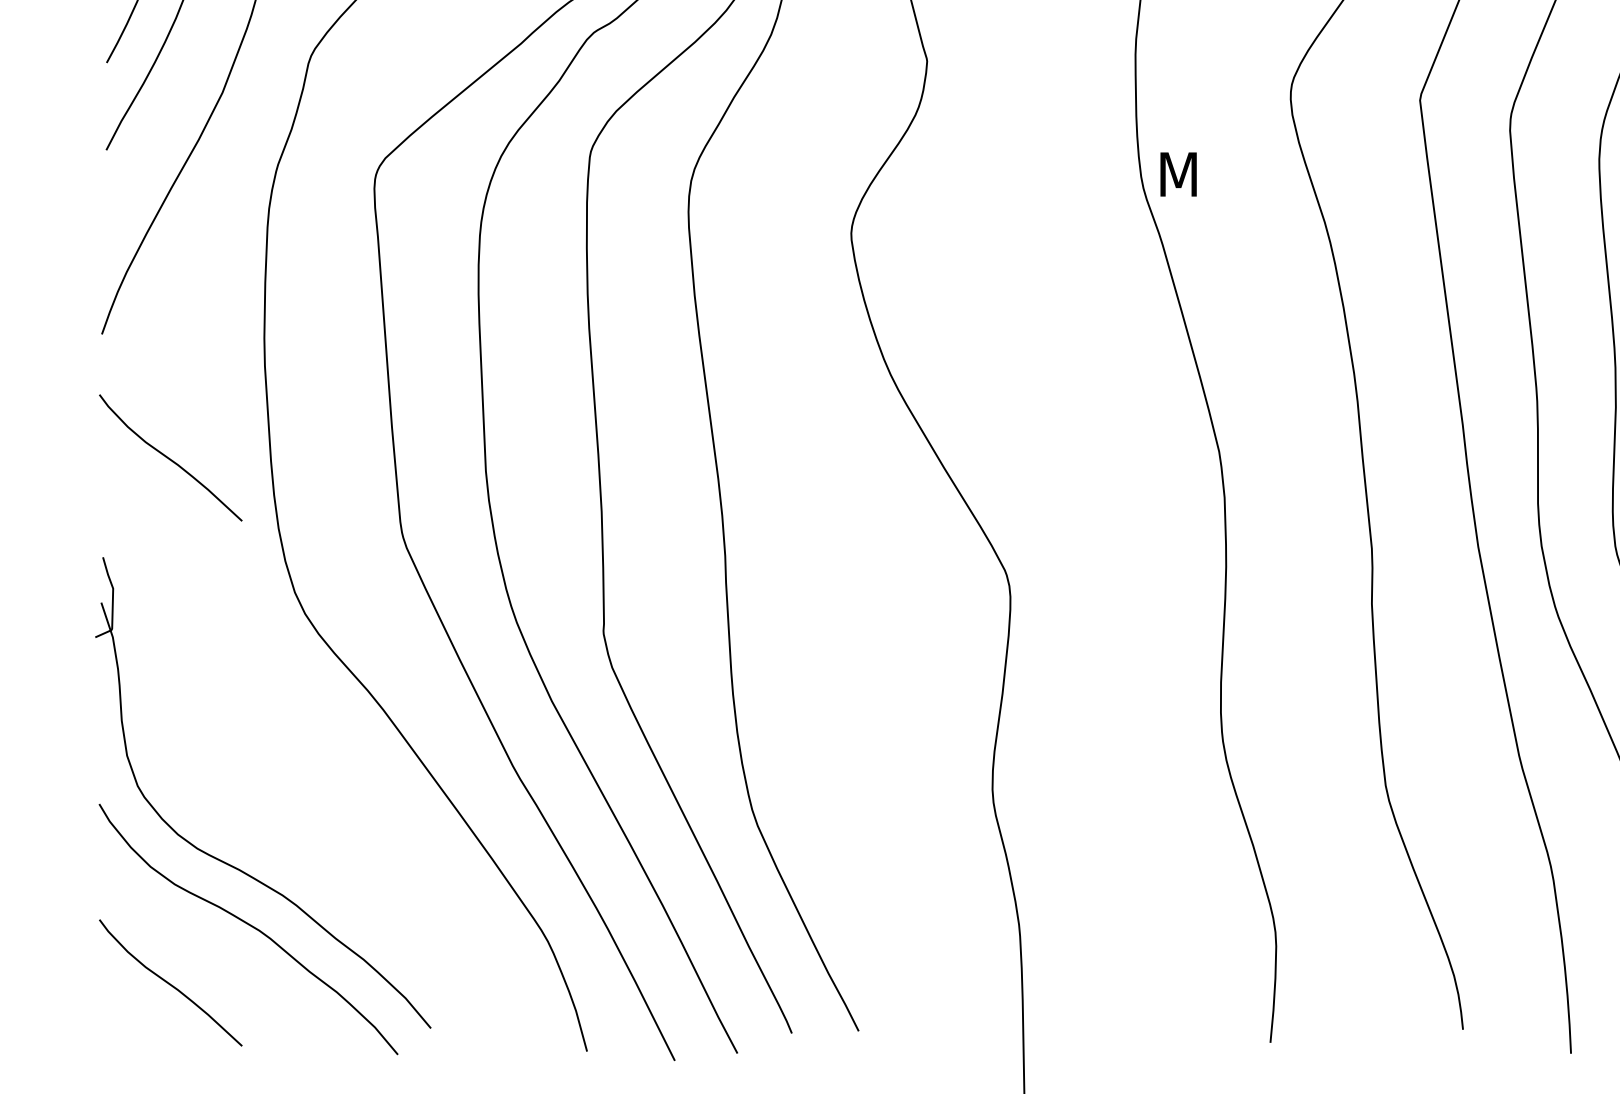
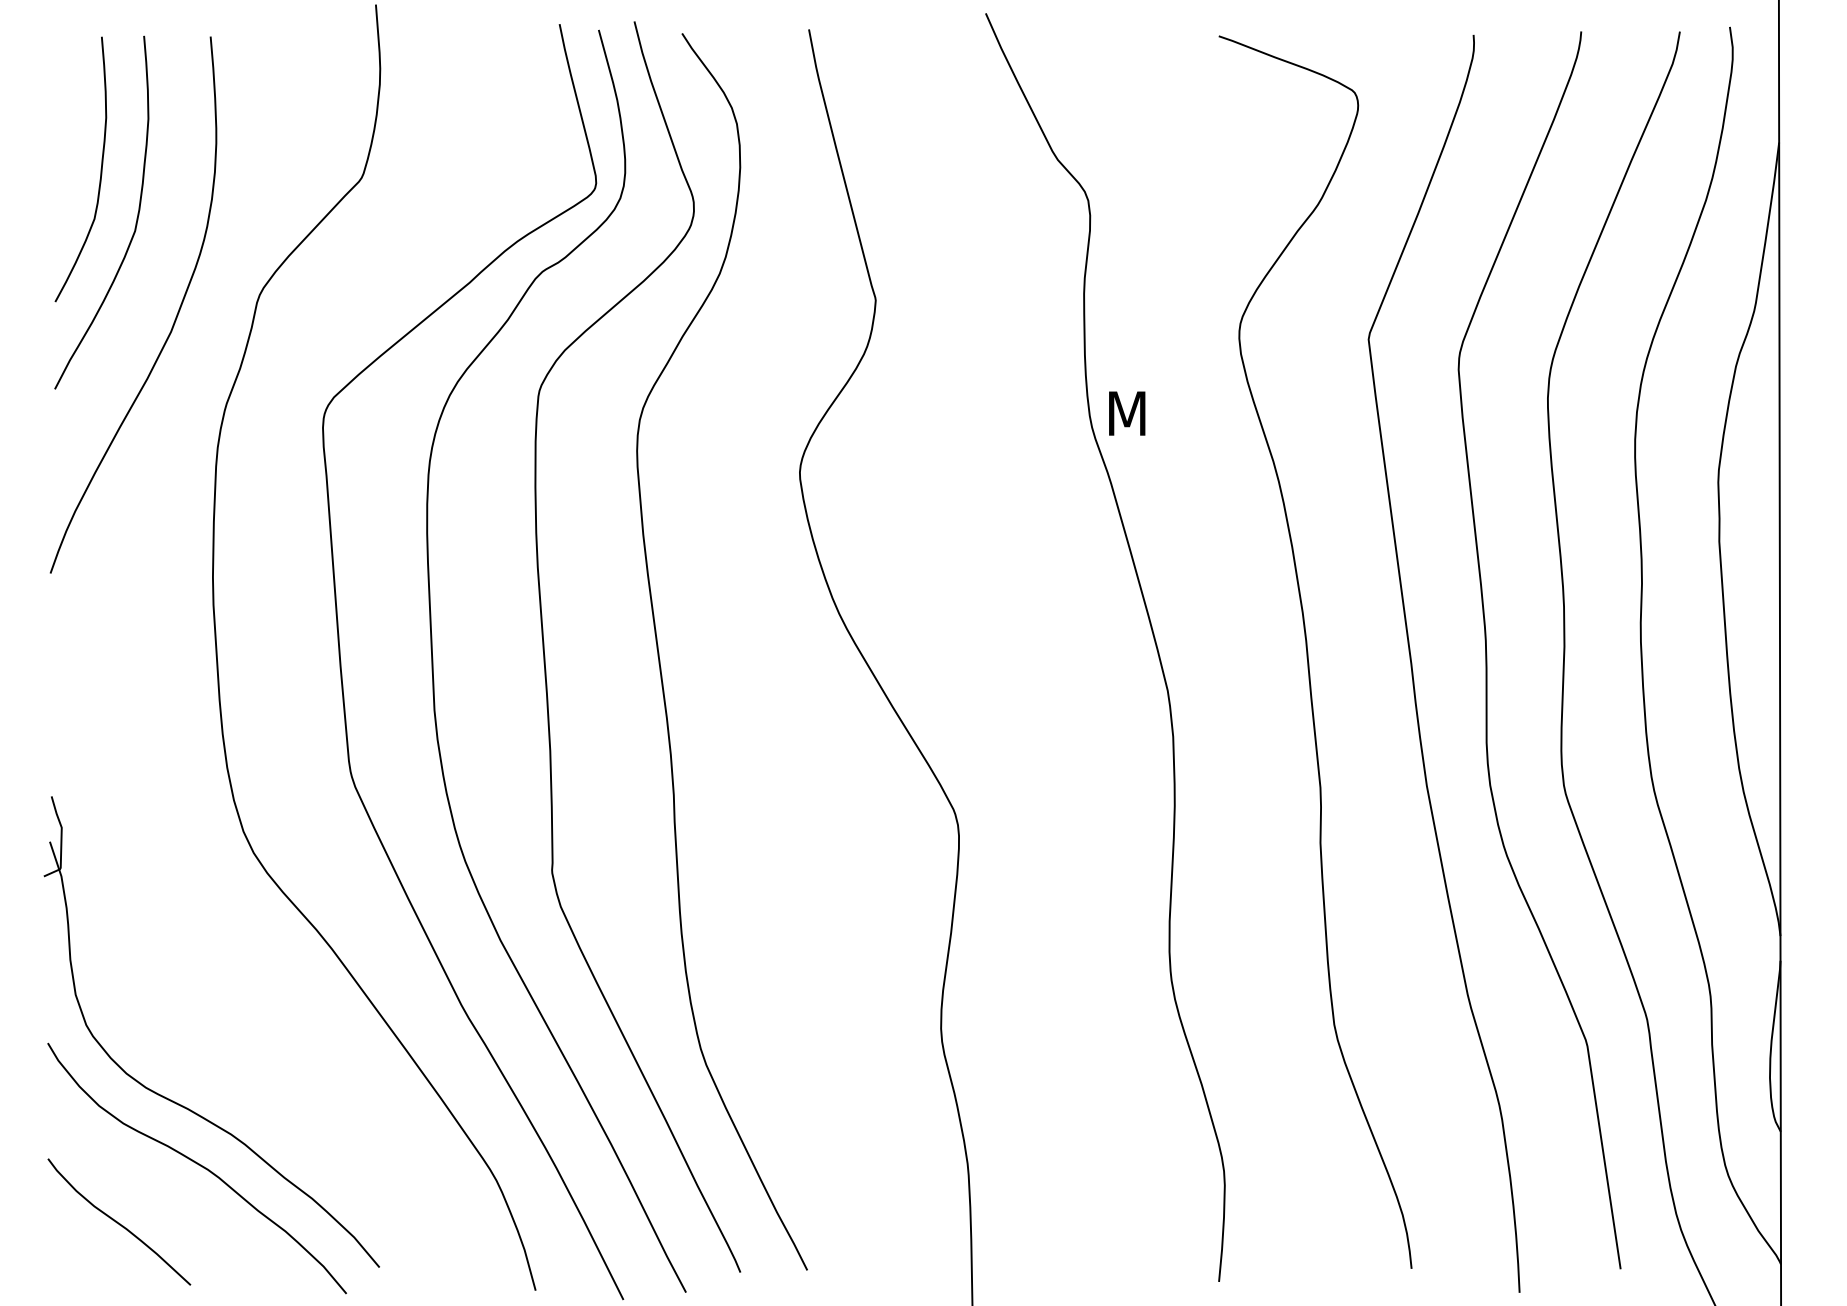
curve: (169, 458) -> (118, 697), removed

